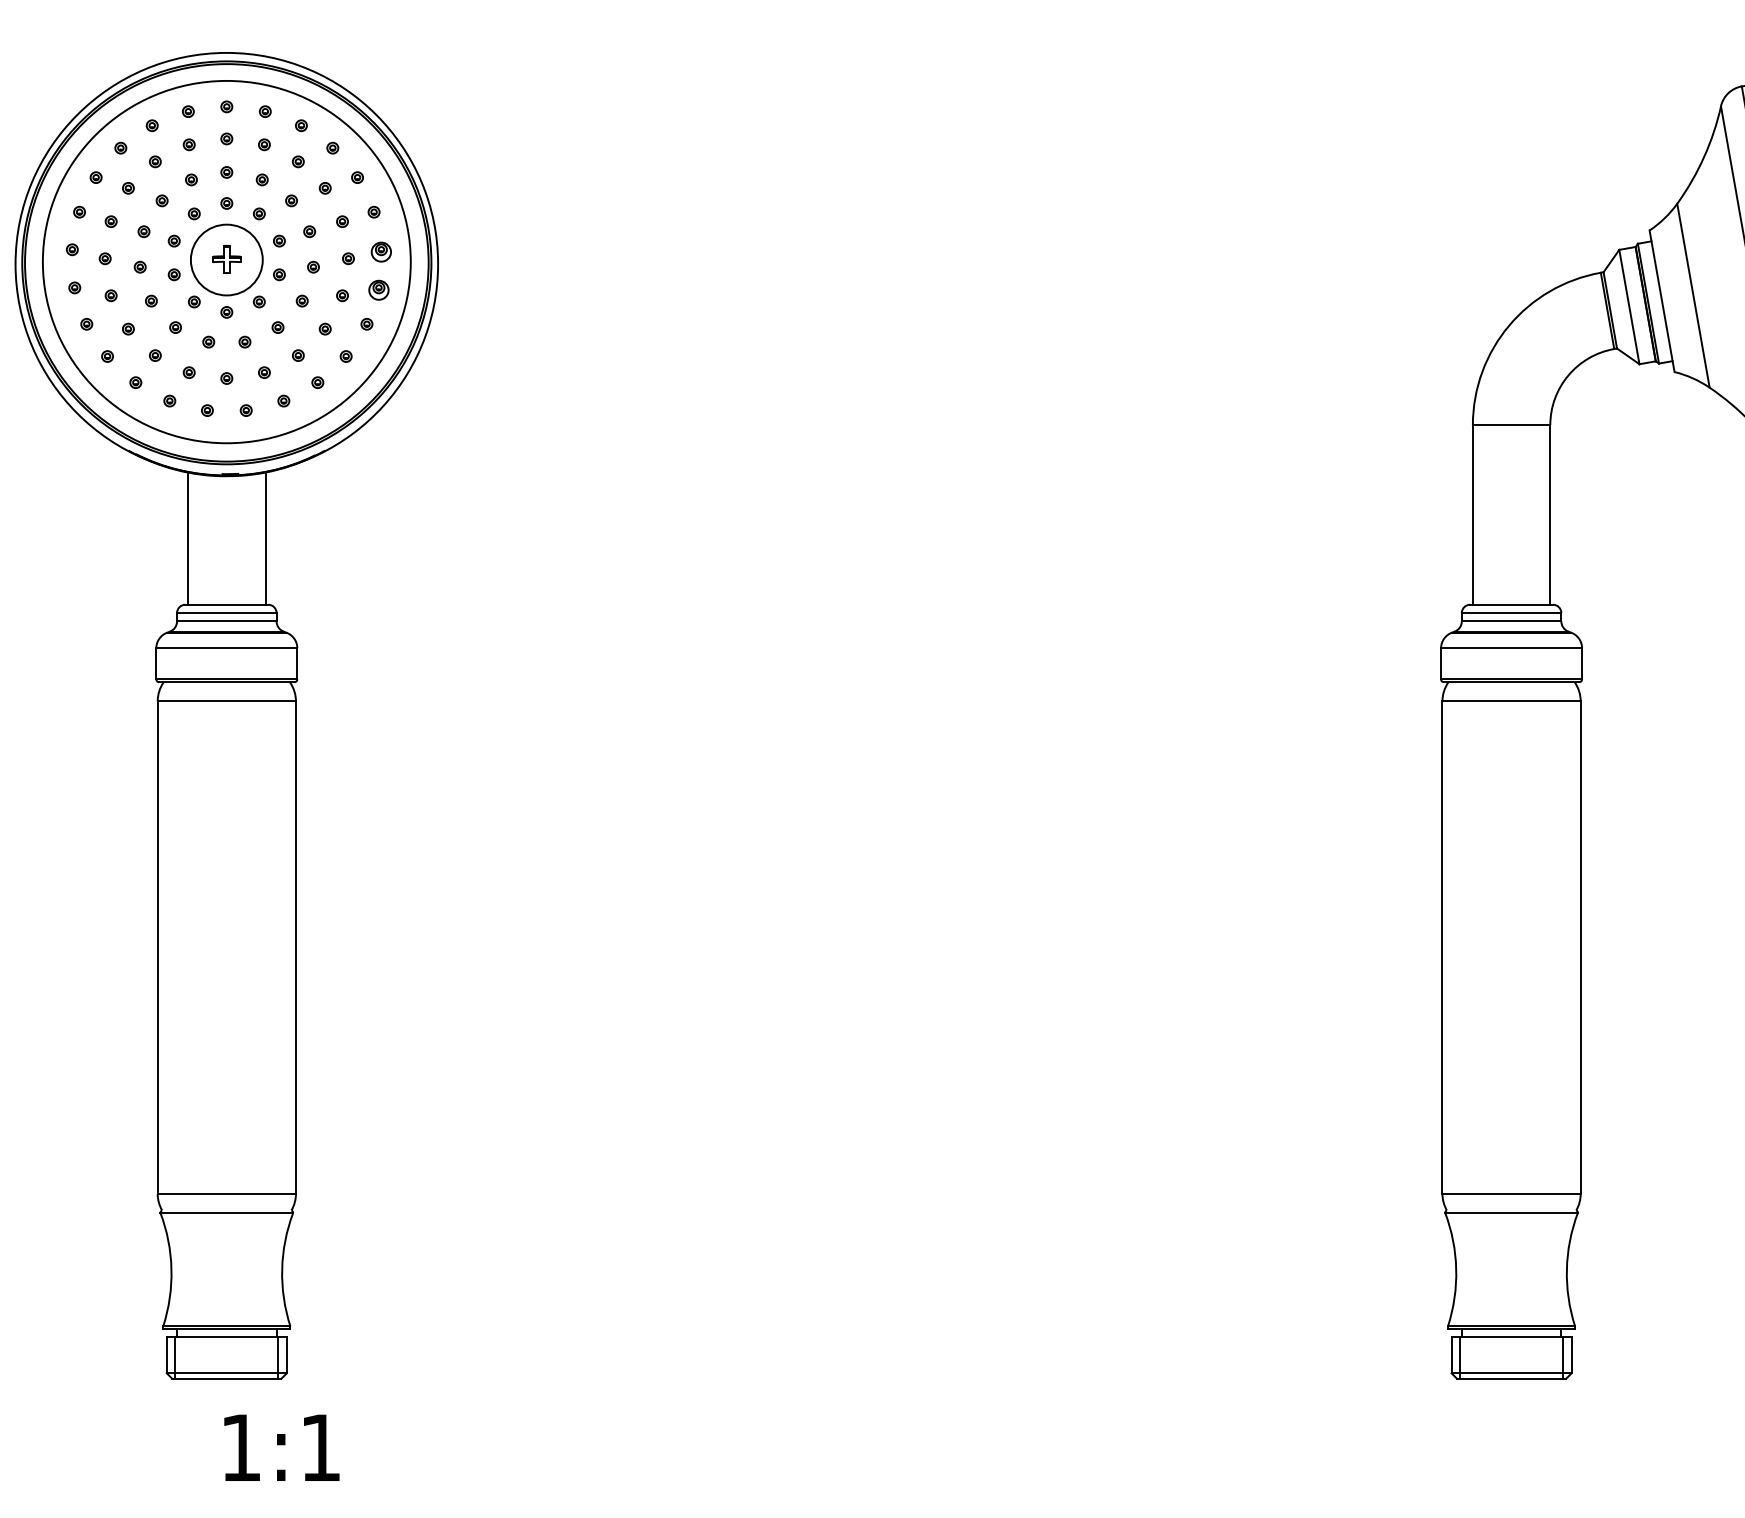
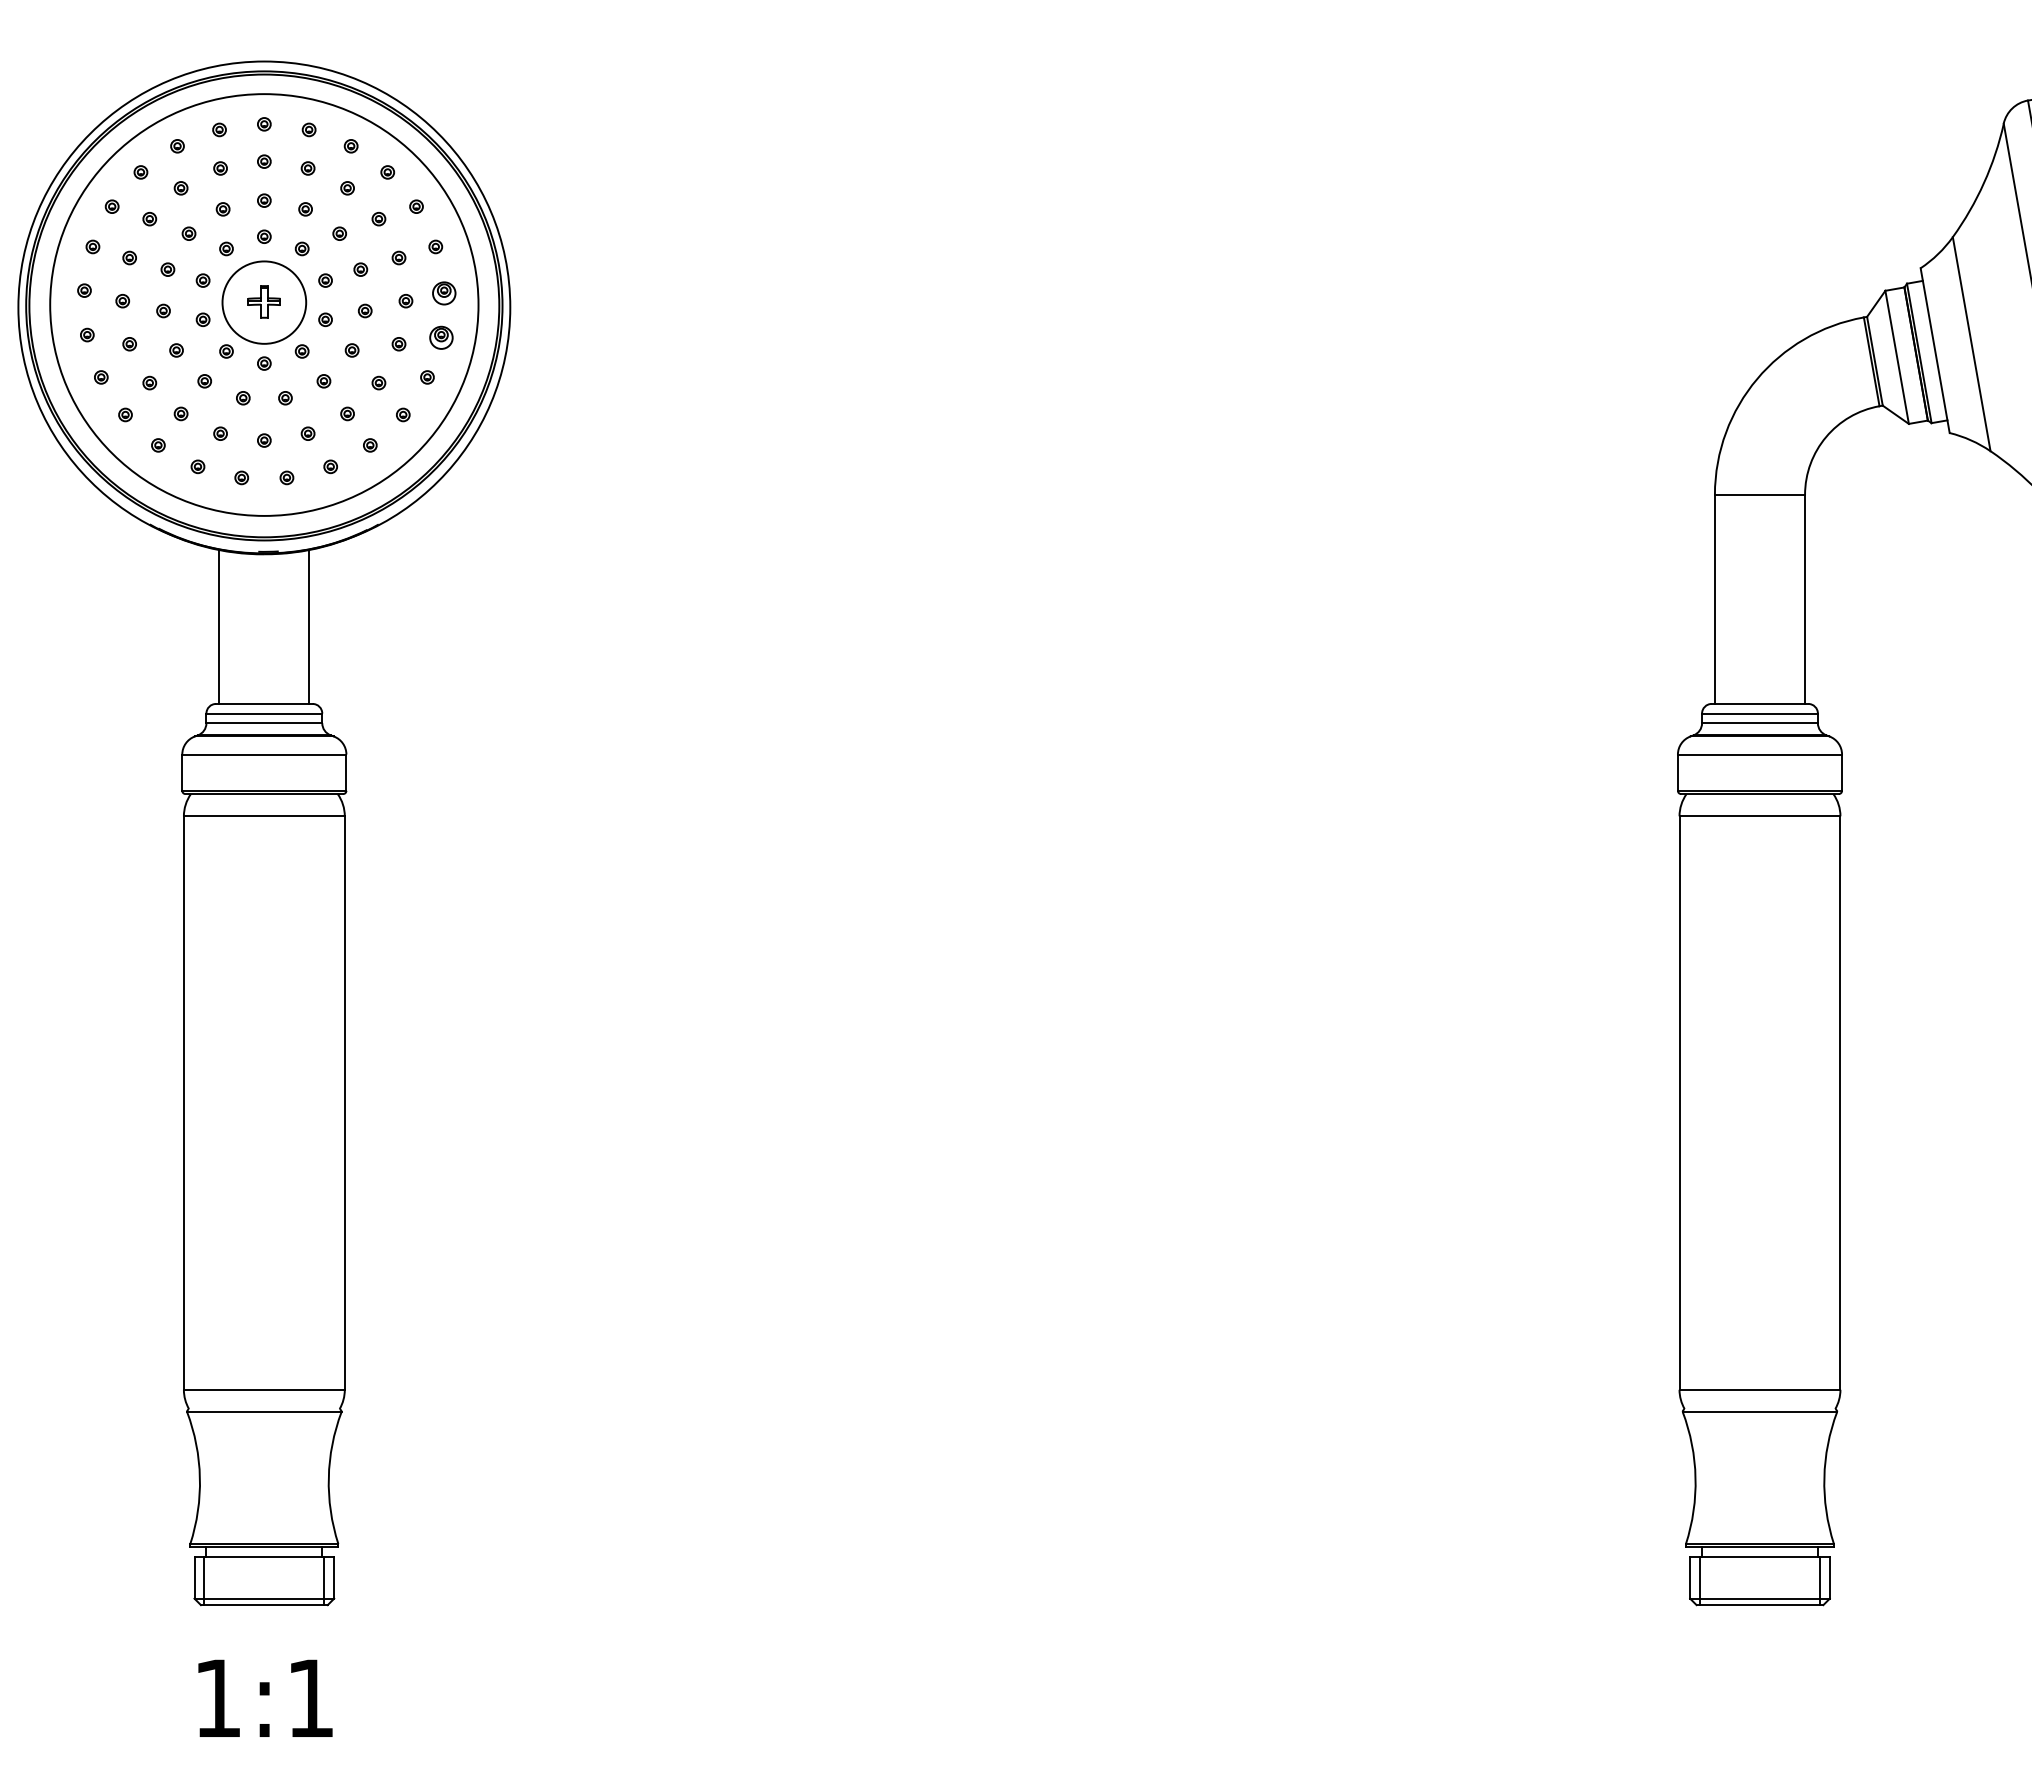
text: (281, 1447) -> (265, 1697), moved

